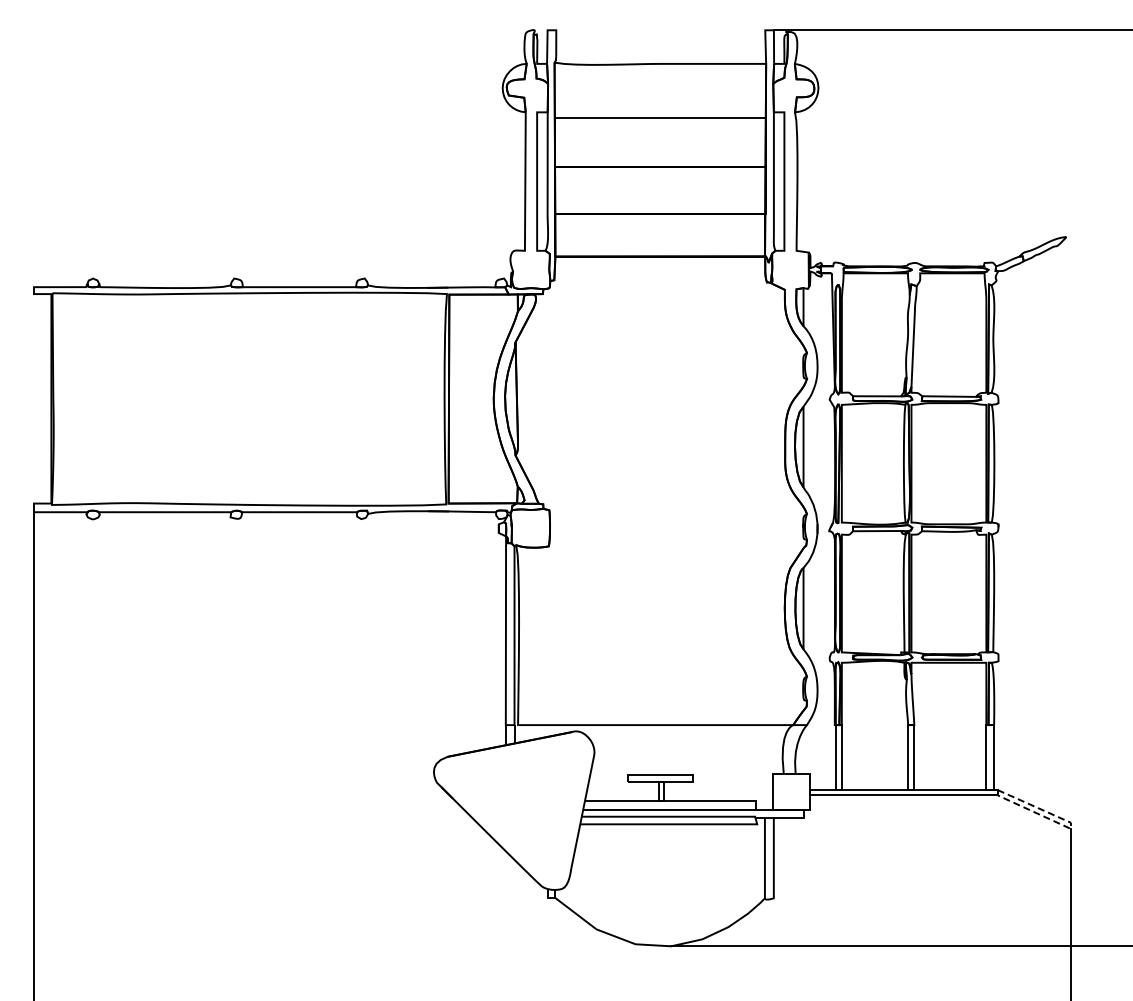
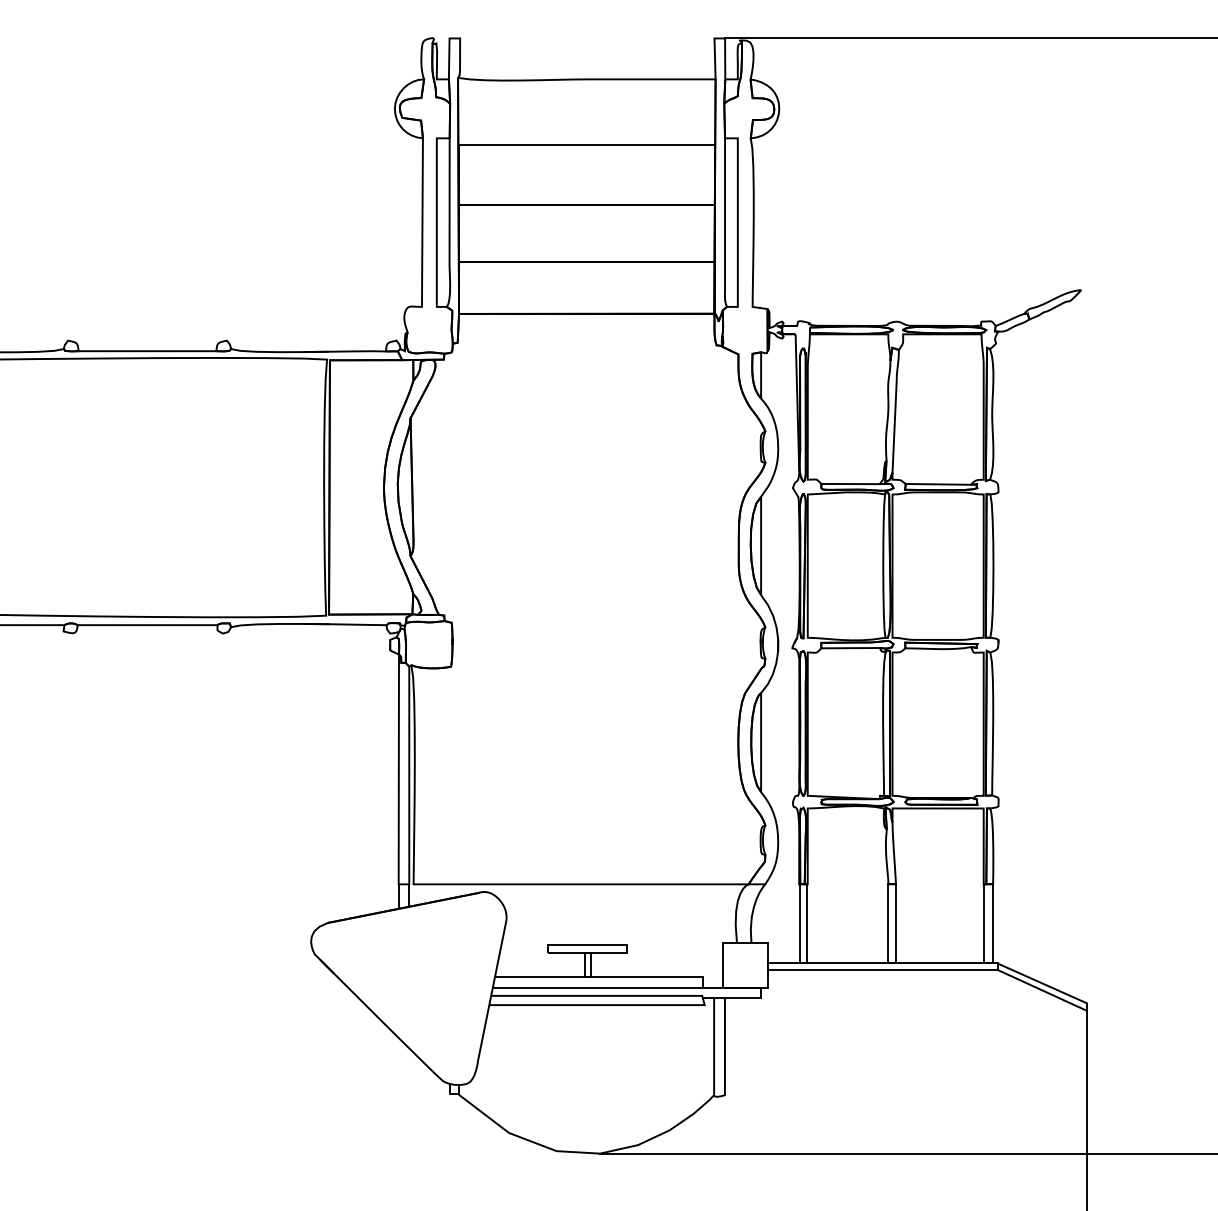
line: (1071, 826) -> (1087, 1007), dashed -> solid

